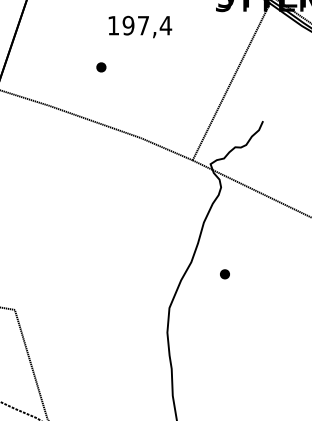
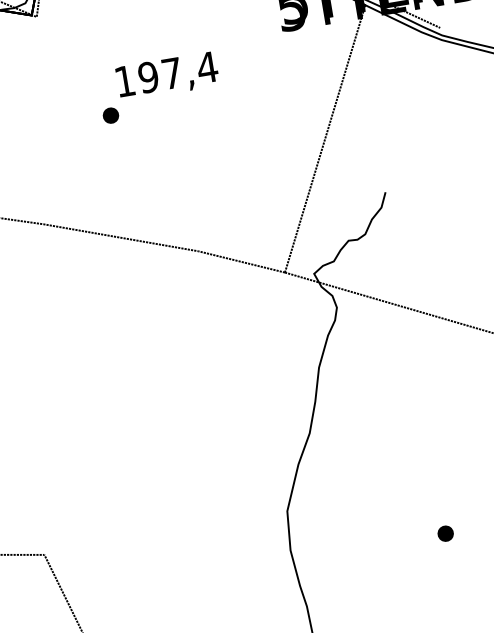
part: (101, 67) -> (111, 115), moved
part: (224, 274) -> (444, 534), moved

